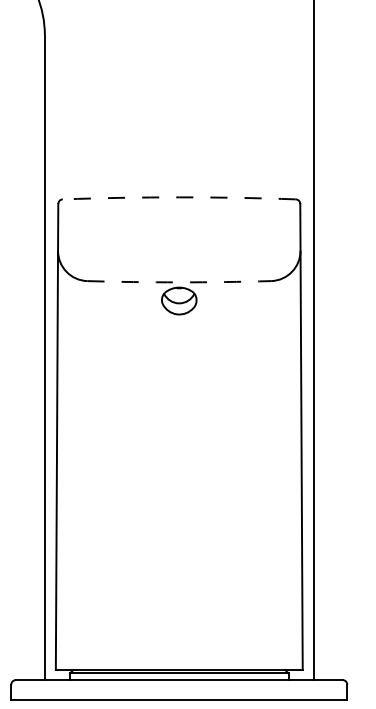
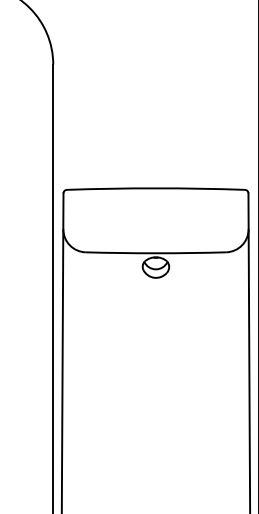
arc: (179, 197) -> (156, 188), dashed -> solid
arc: (179, 282) -> (156, 253), dashed -> solid

